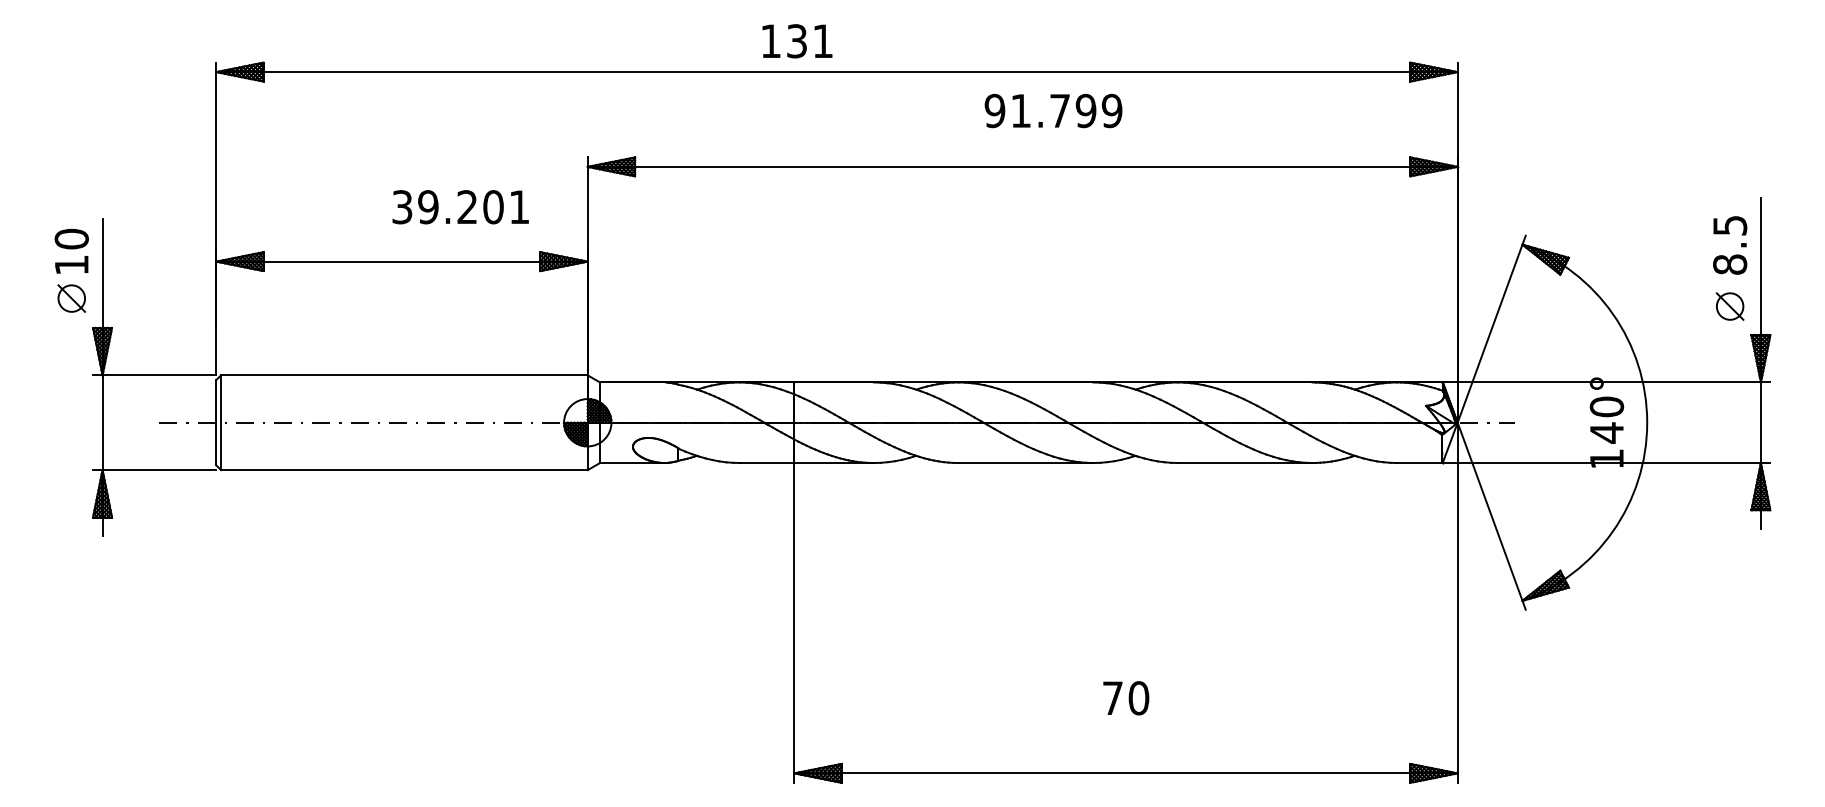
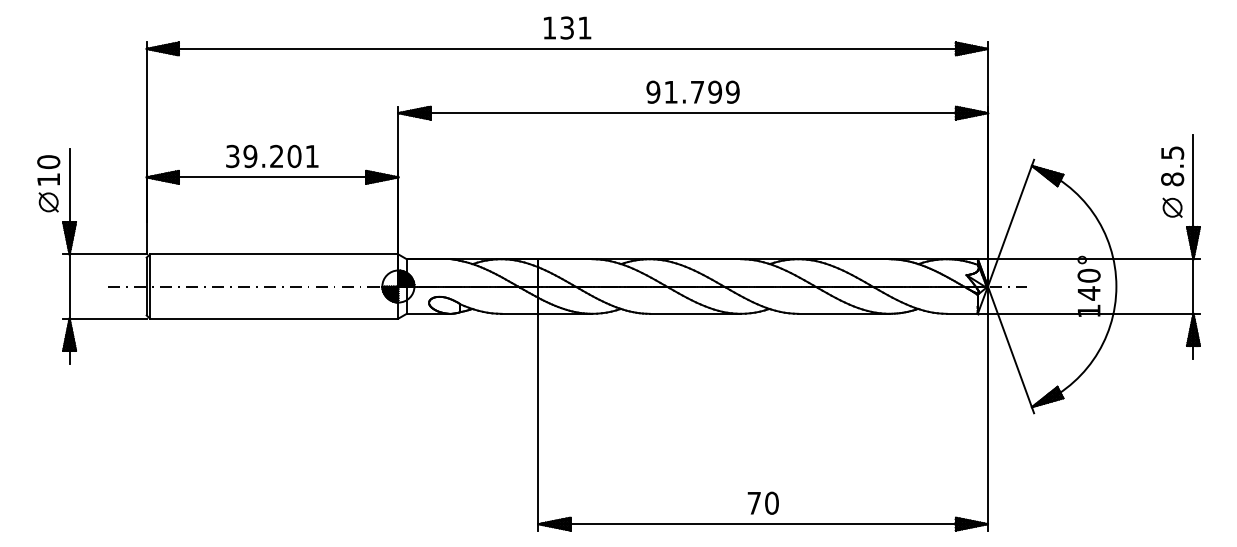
text: (797, 40) -> (567, 27), moved
text: (1052, 109) -> (692, 91), moved
text: (460, 207) -> (272, 156), moved
text: (1124, 697) -> (762, 502), moved

